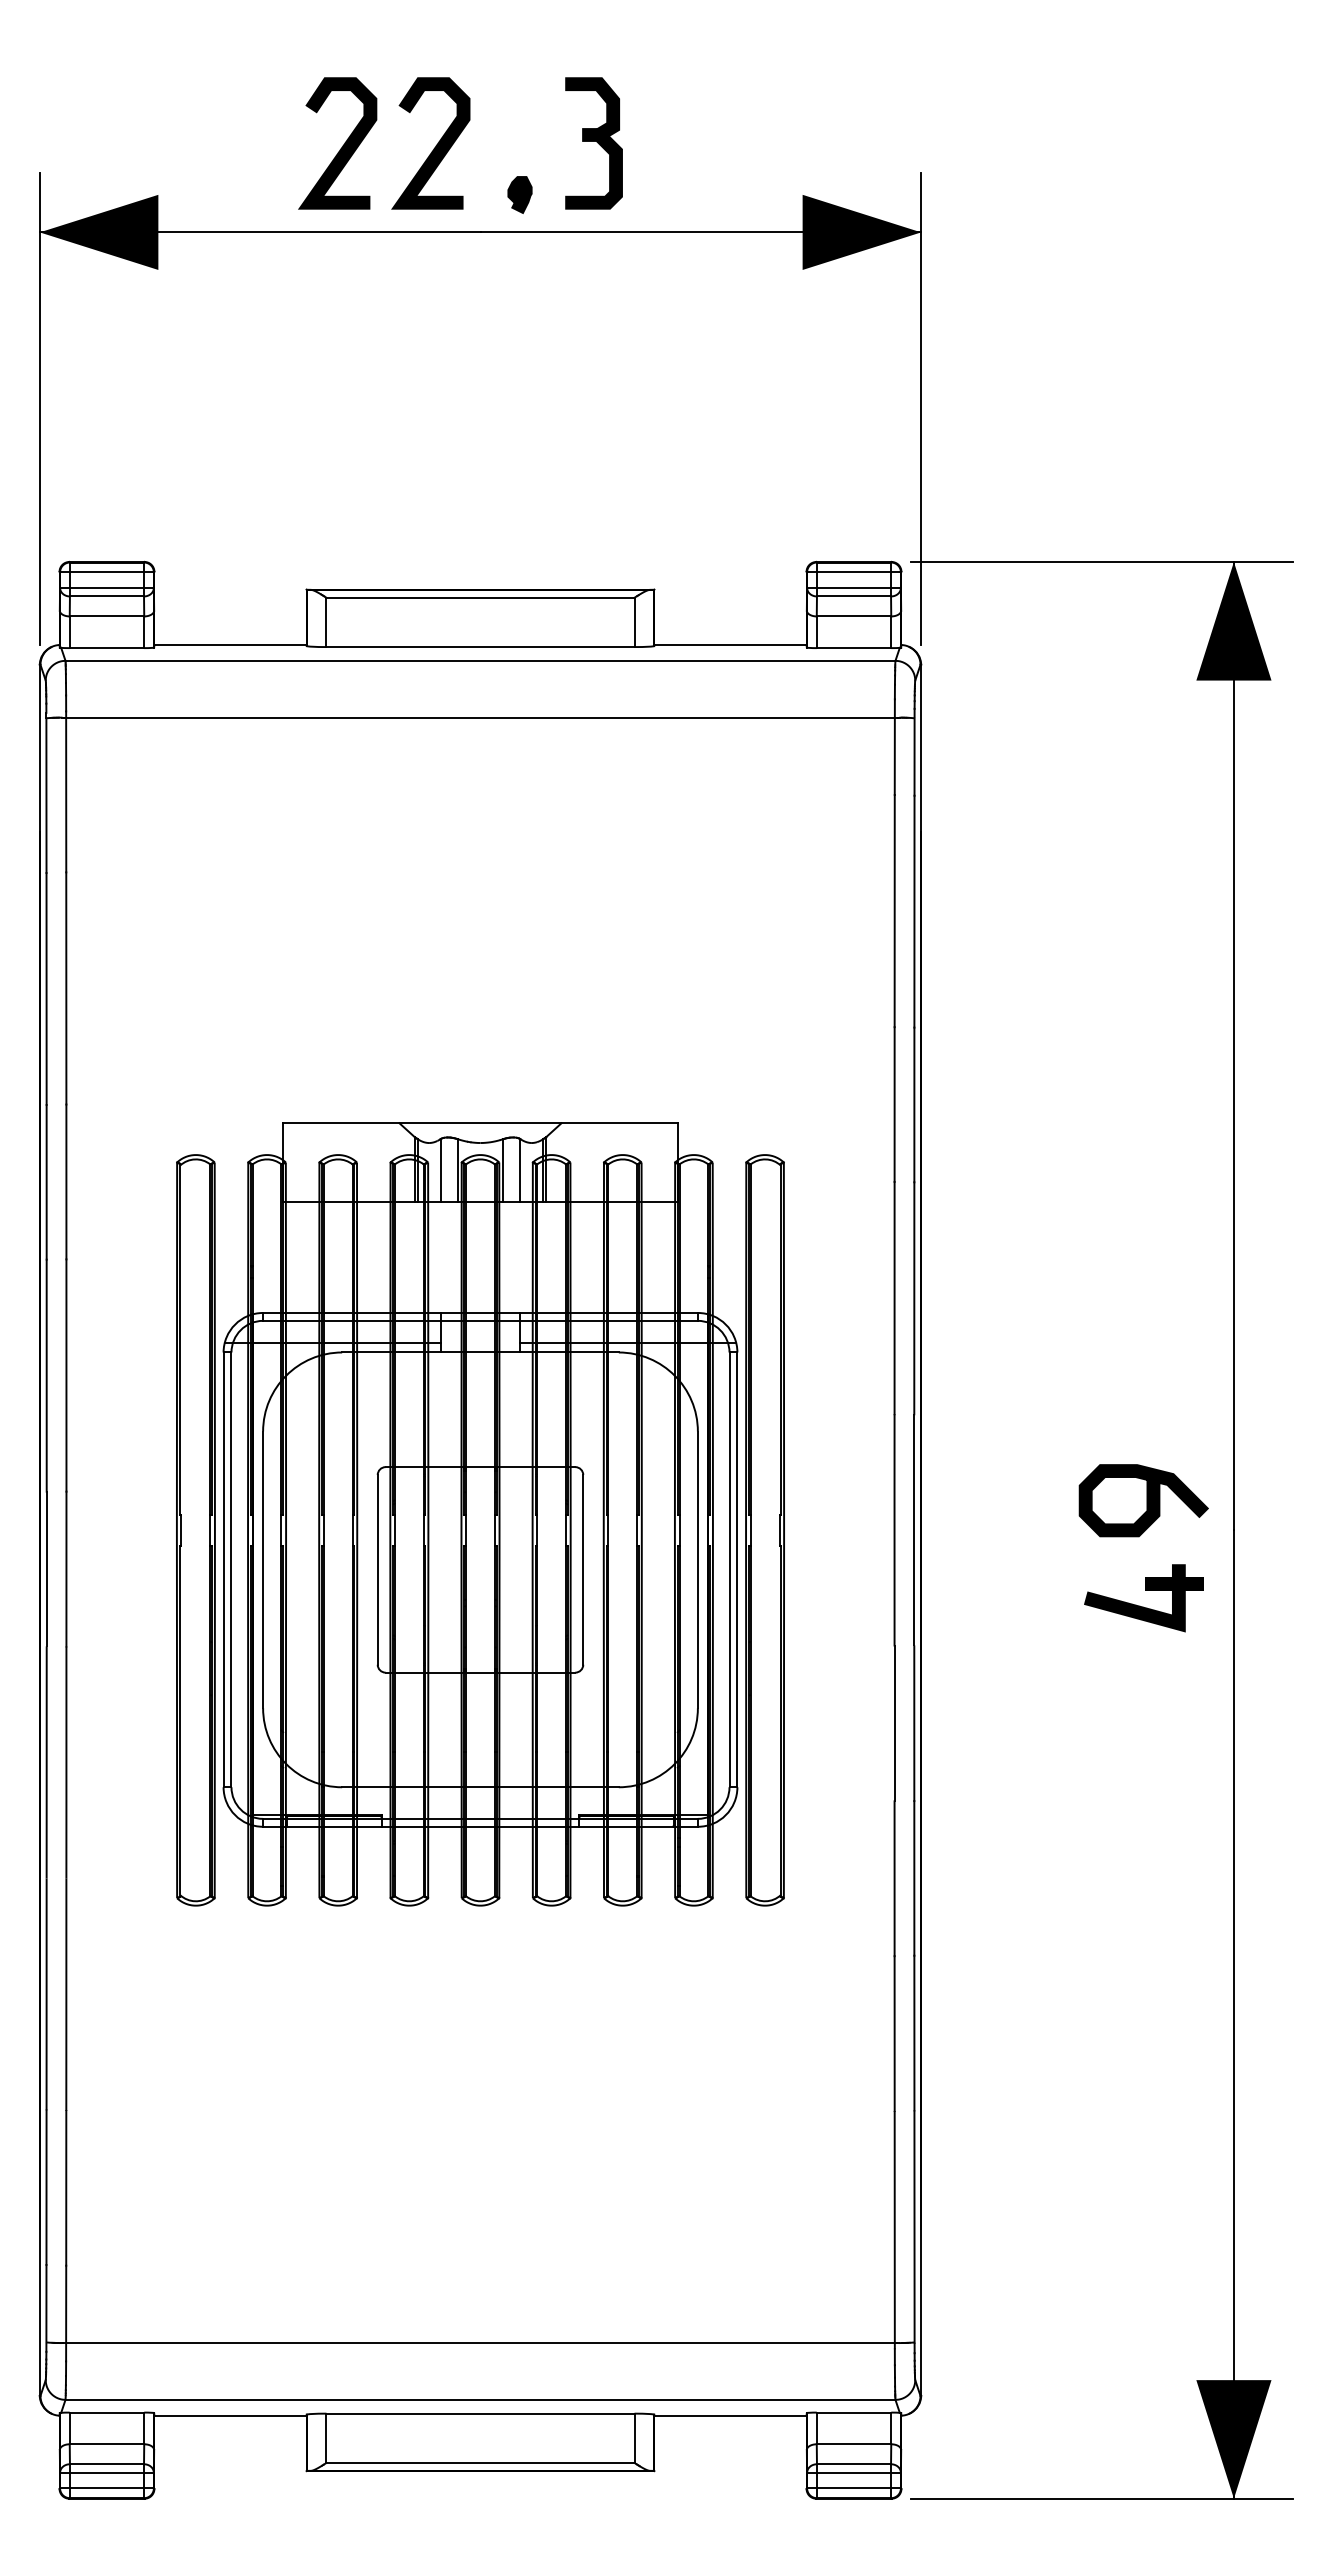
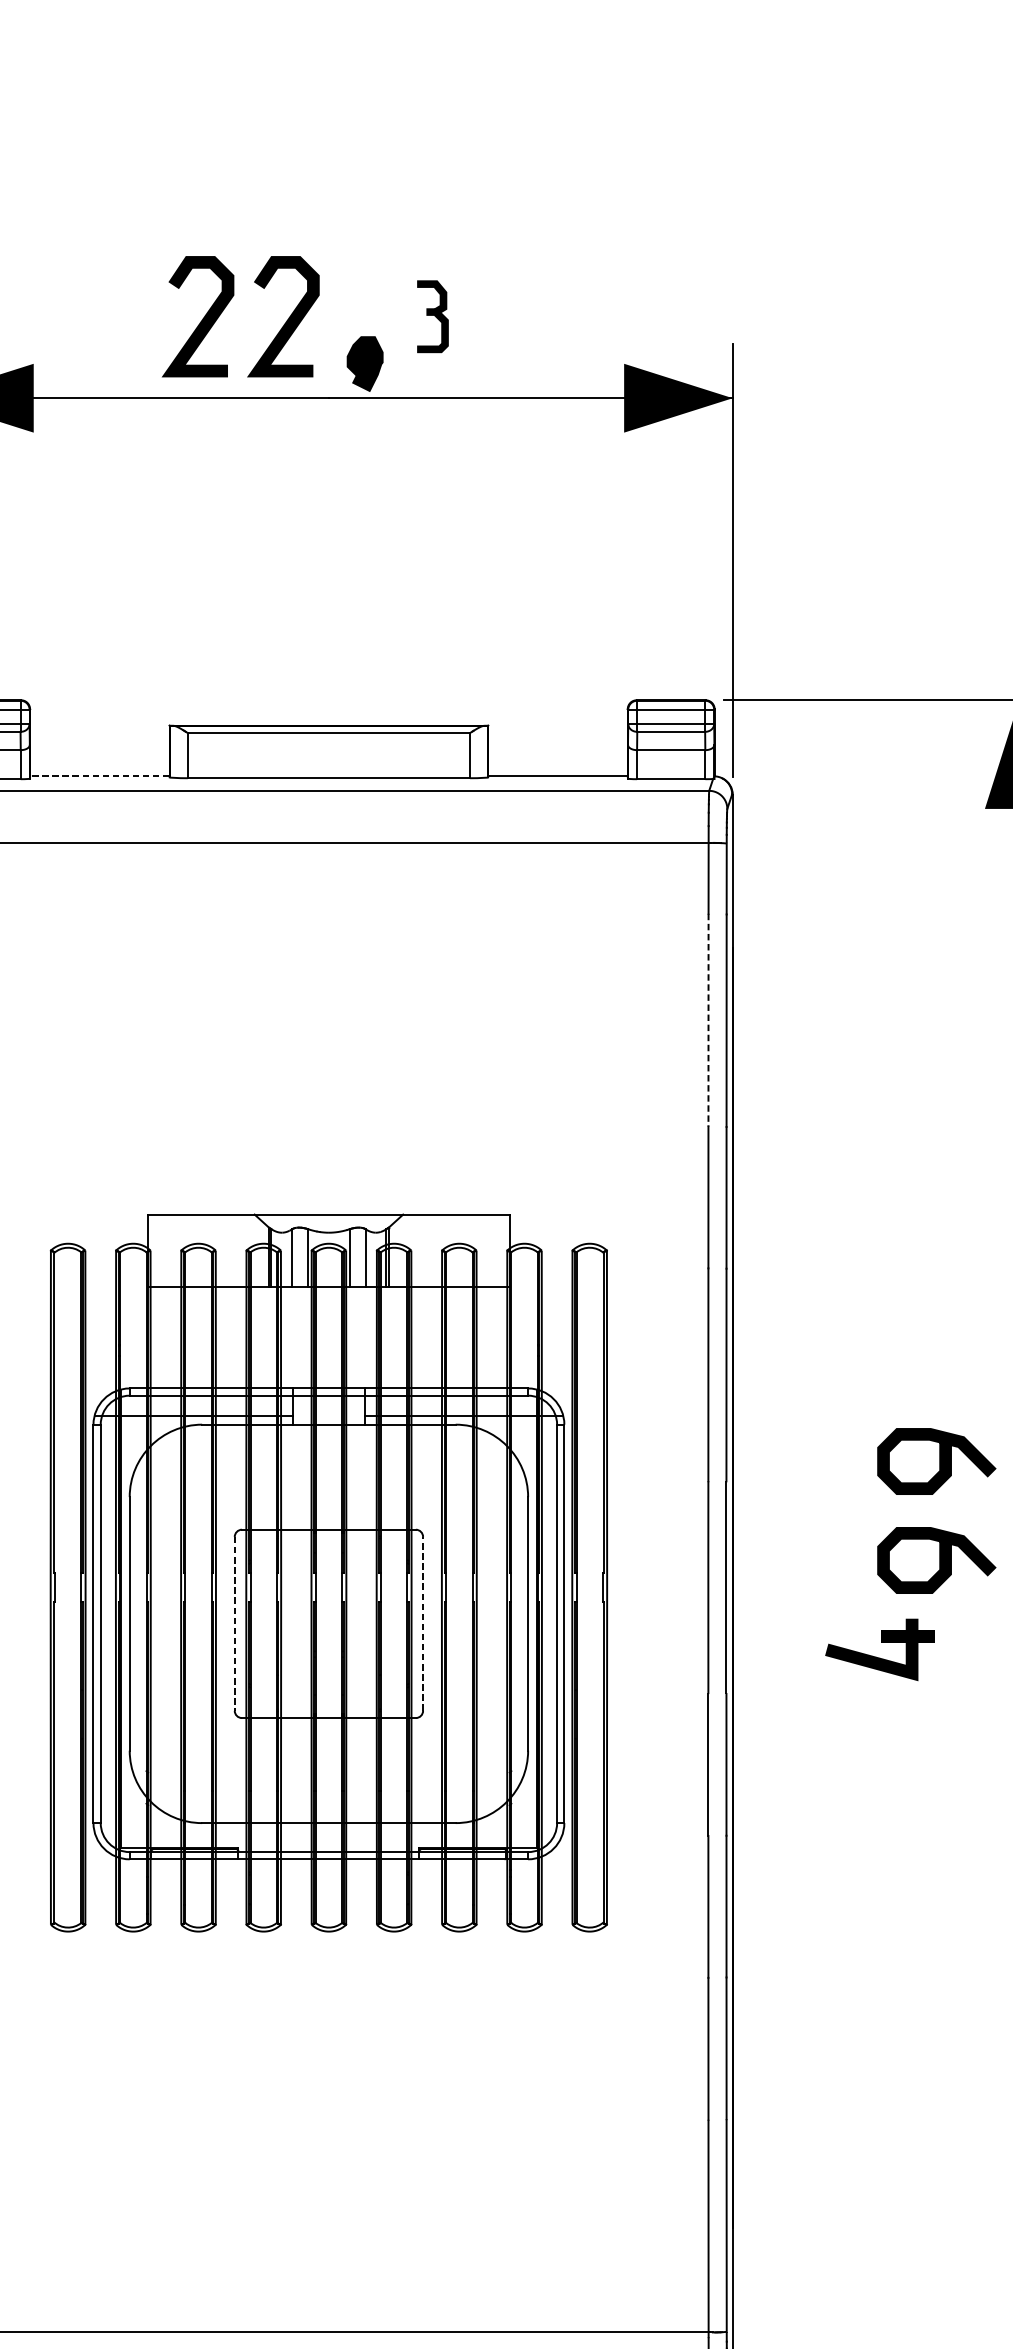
part: (593, 143) -> (432, 316), size x0.6
part: (519, 194) -> (364, 363), size x1.6
line: (230, 645) -> (99, 776), solid -> dashed
line: (894, 911) -> (708, 1020), solid -> dashed
curve: (1146, 1392) -> (939, 1461), added
line: (377, 1569) -> (234, 1623), solid -> dashed
line: (583, 1569) -> (423, 1623), solid -> dashed
part: (1140, 1605) -> (876, 1656), moved

